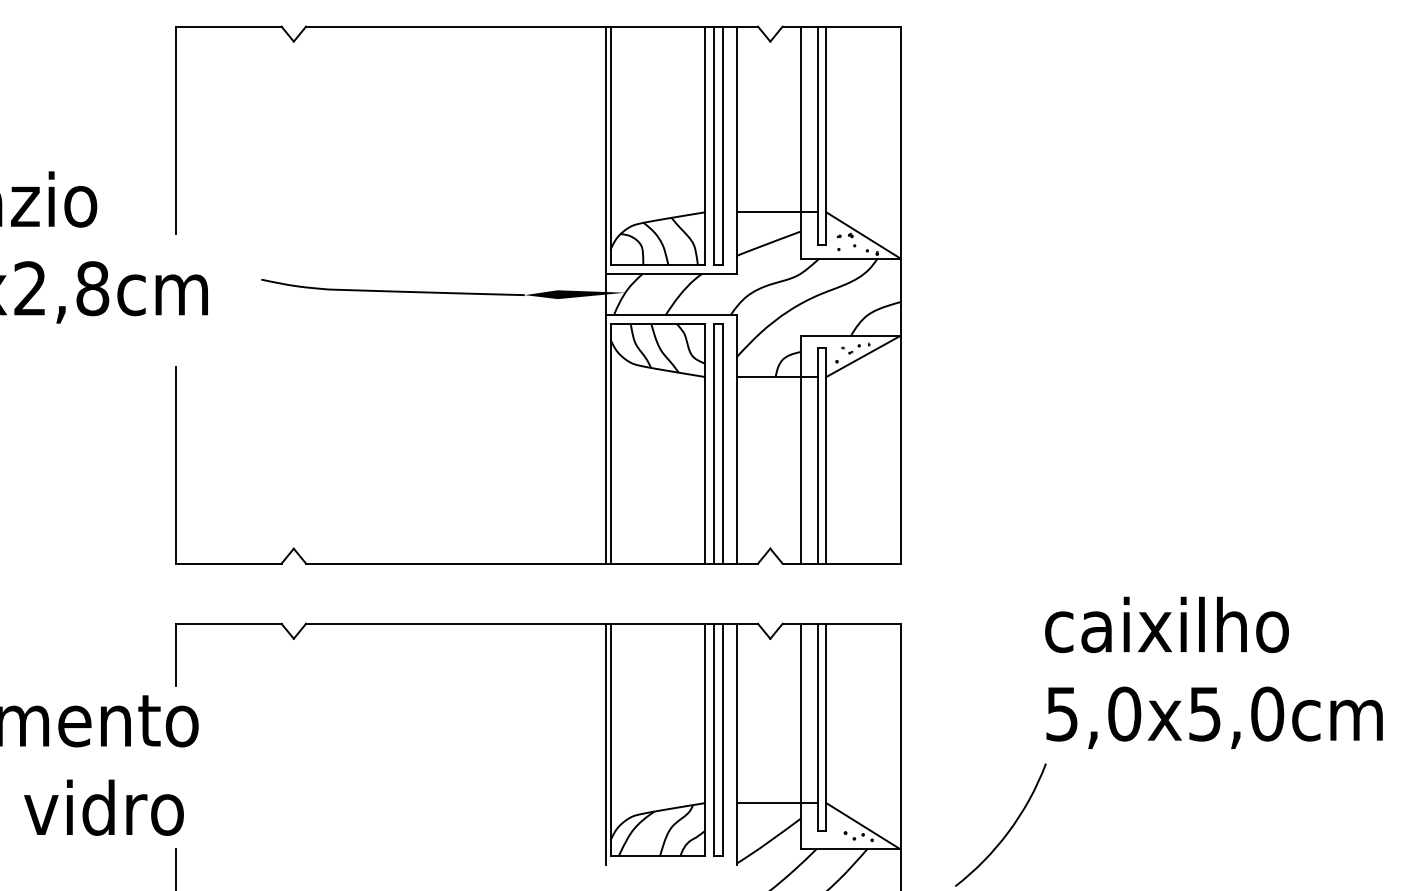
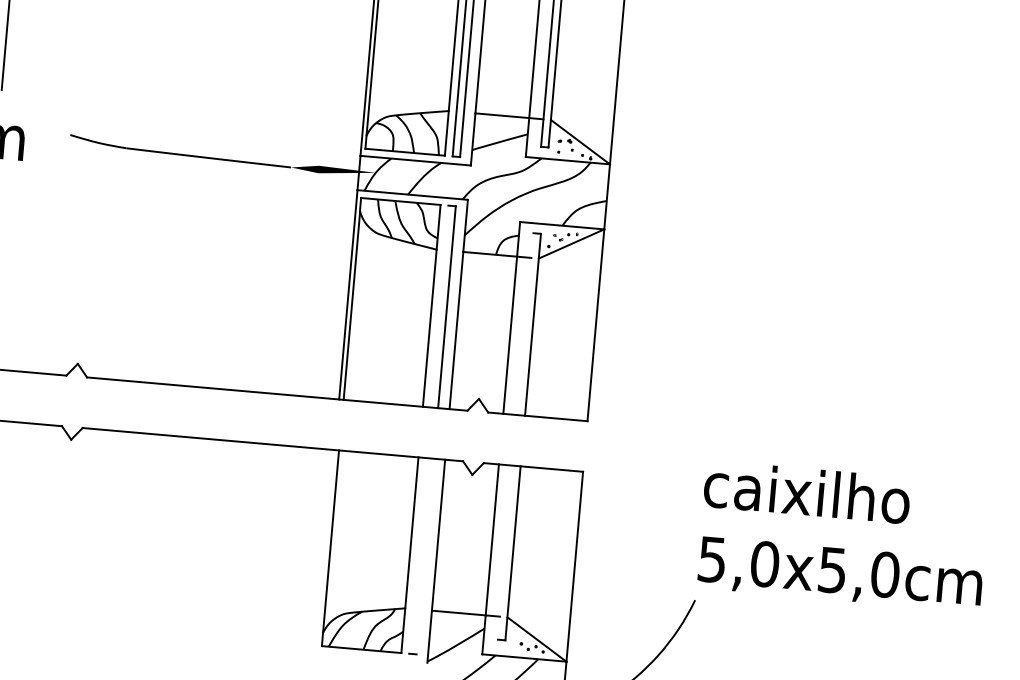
line: (714, 443) -> (439, 306), removed
line: (817, 455) -> (525, 324), removed
line: (817, 726) -> (505, 552), removed
line: (714, 739) -> (417, 555), removed
line: (723, 739) -> (425, 556), removed
line: (605, 744) -> (325, 551), removed

